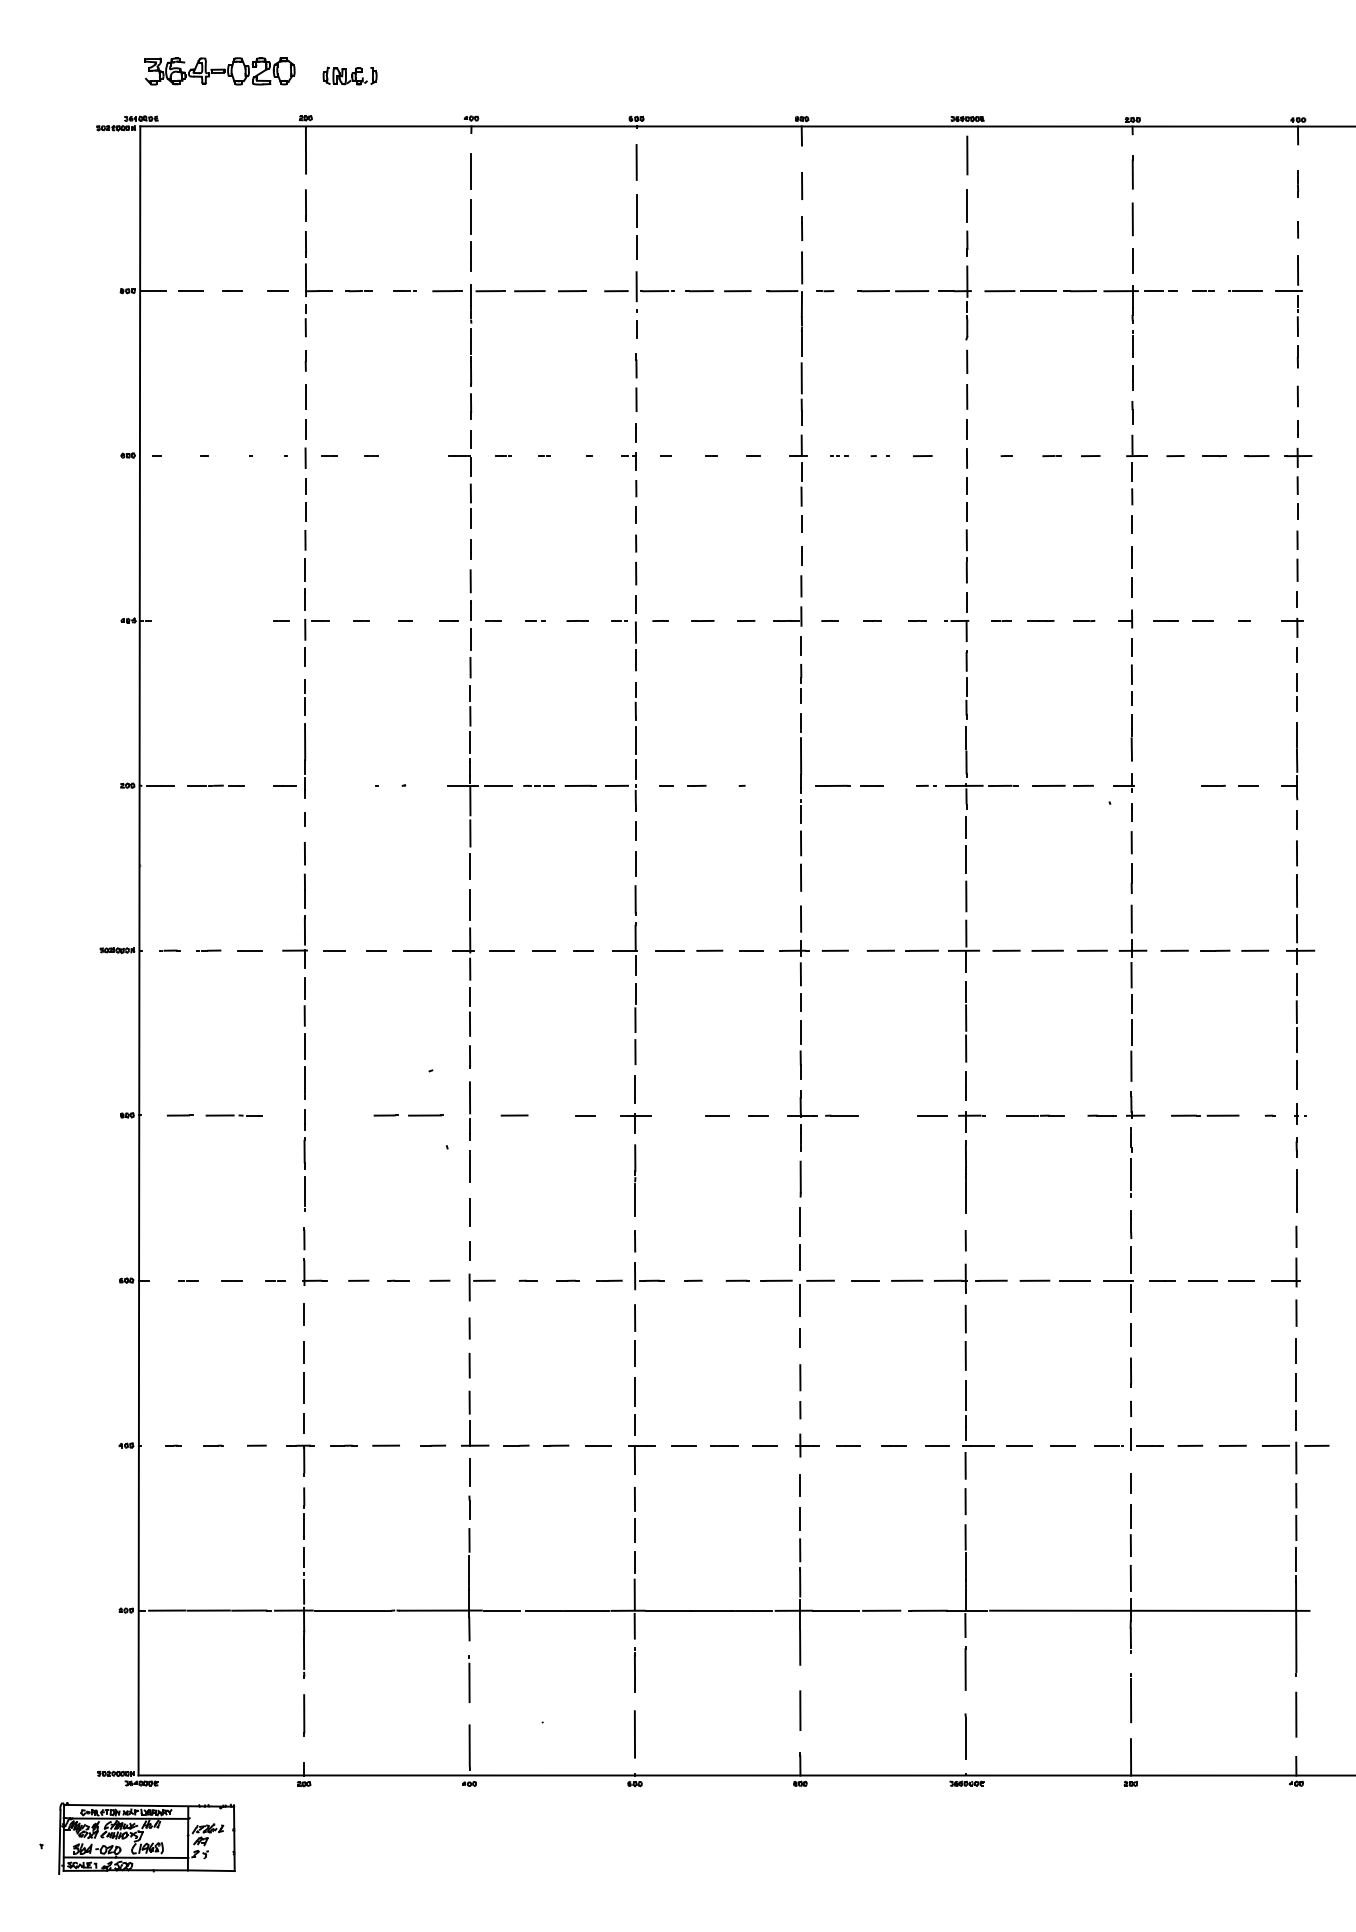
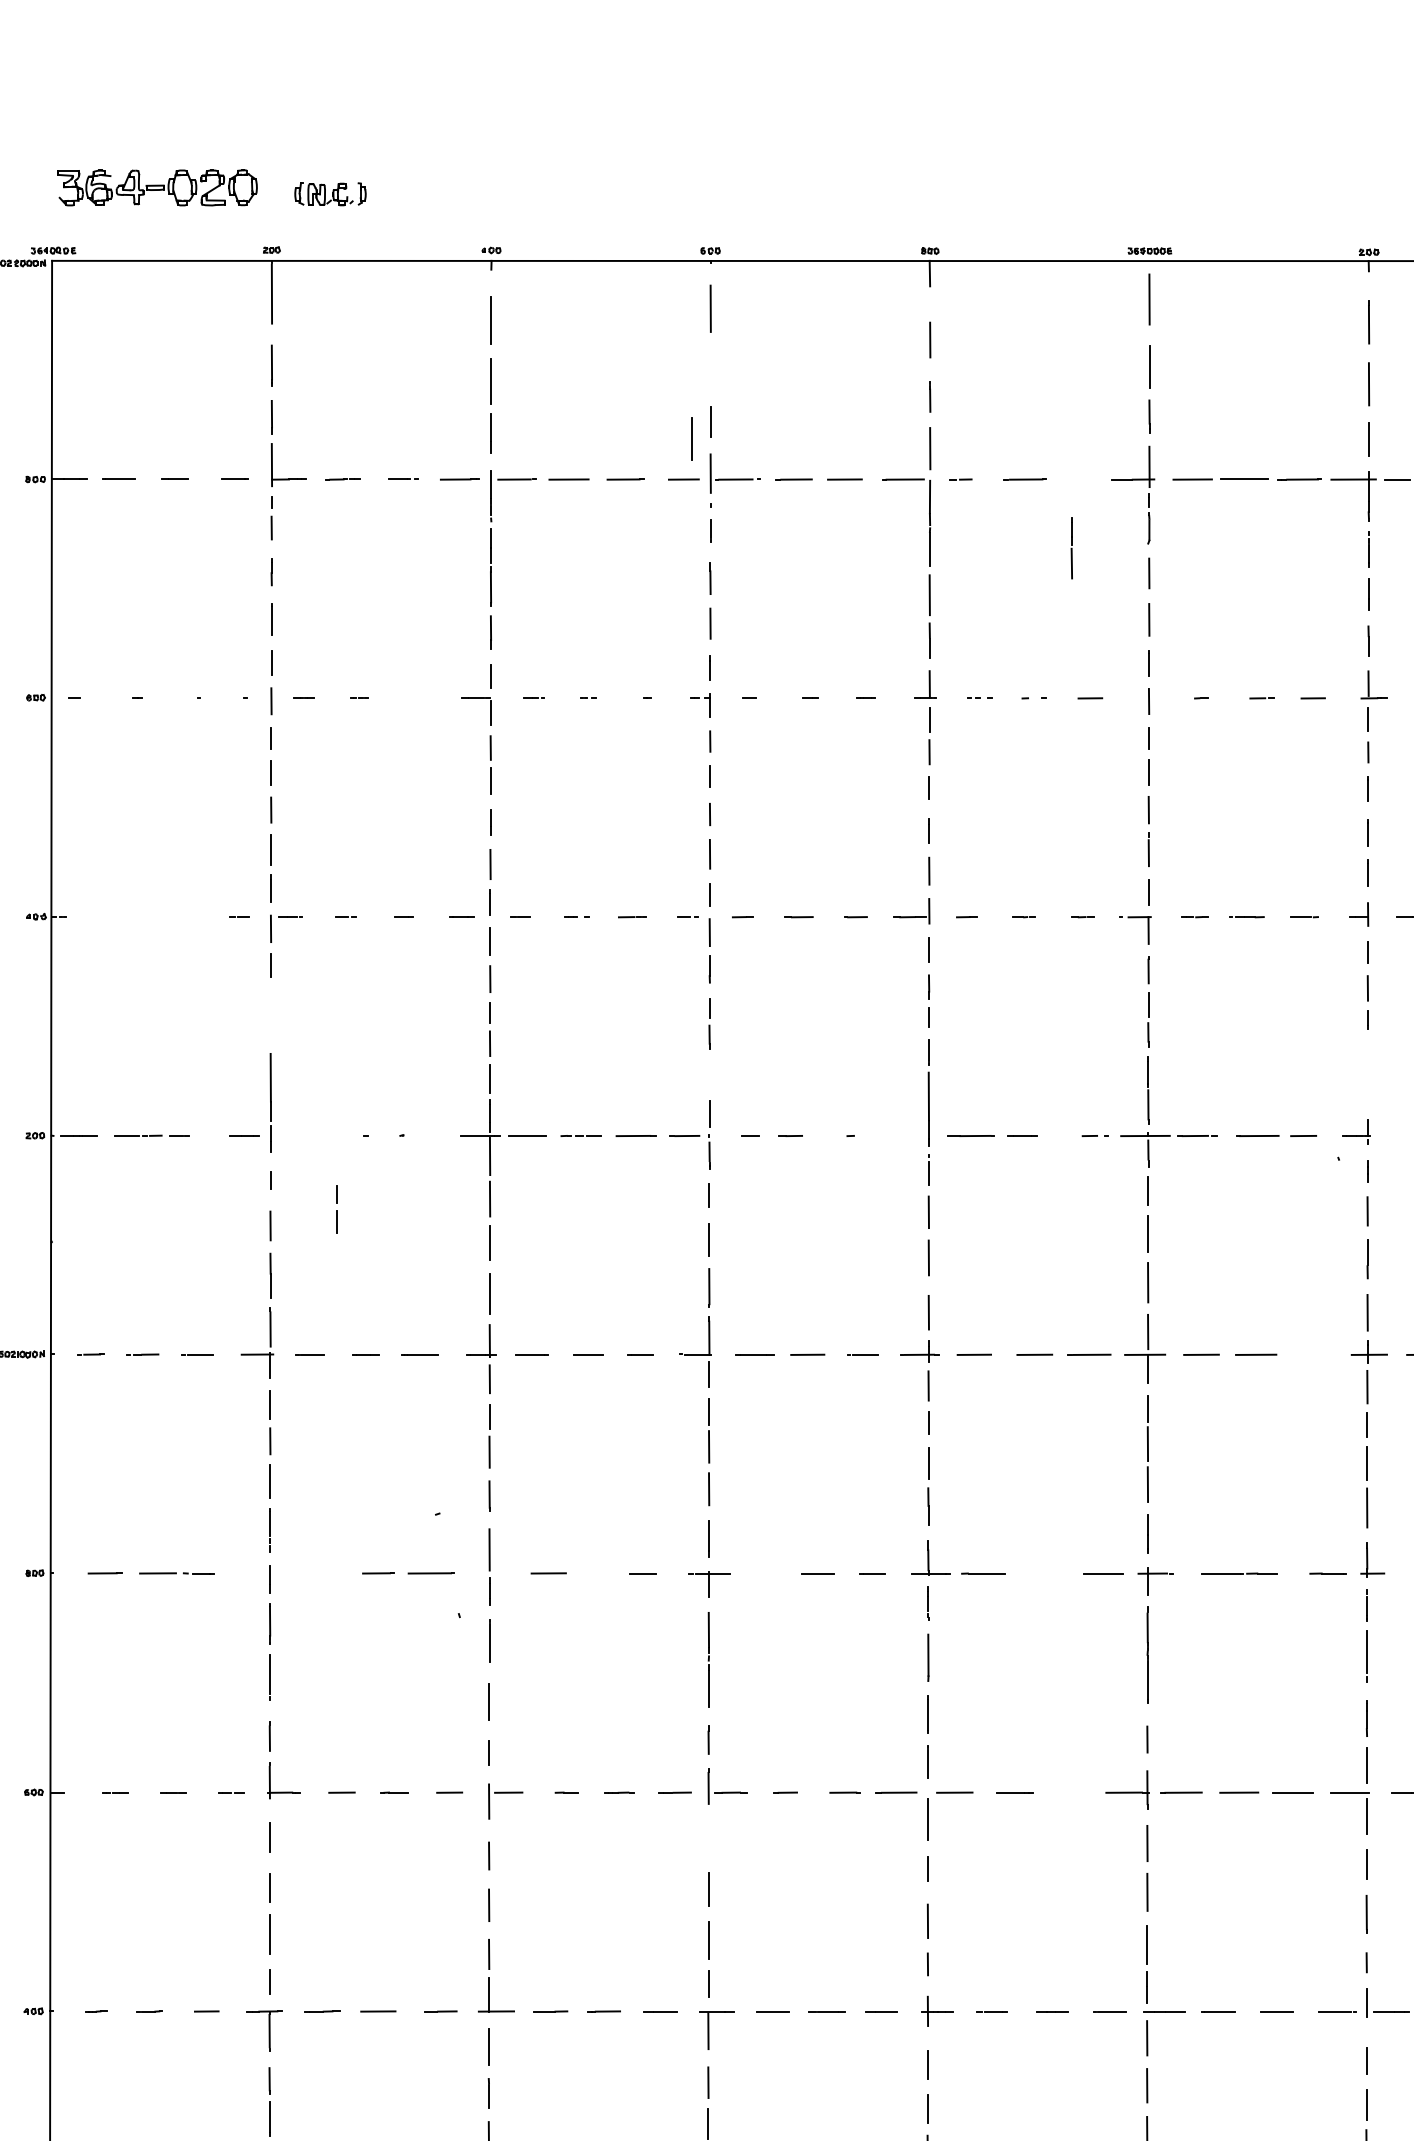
line: (636, 210) -> (691, 437), moved
line: (912, 291) -> (1076, 479), removed
line: (304, 697) -> (336, 1209), moved
line: (1131, 737) -> (1071, 547), moved
line: (635, 740) -> (709, 1075), removed
line: (1092, 950) -> (1315, 1354), removed
line: (907, 1280) -> (1070, 1792), removed
line: (635, 1317) -> (709, 1841), removed

